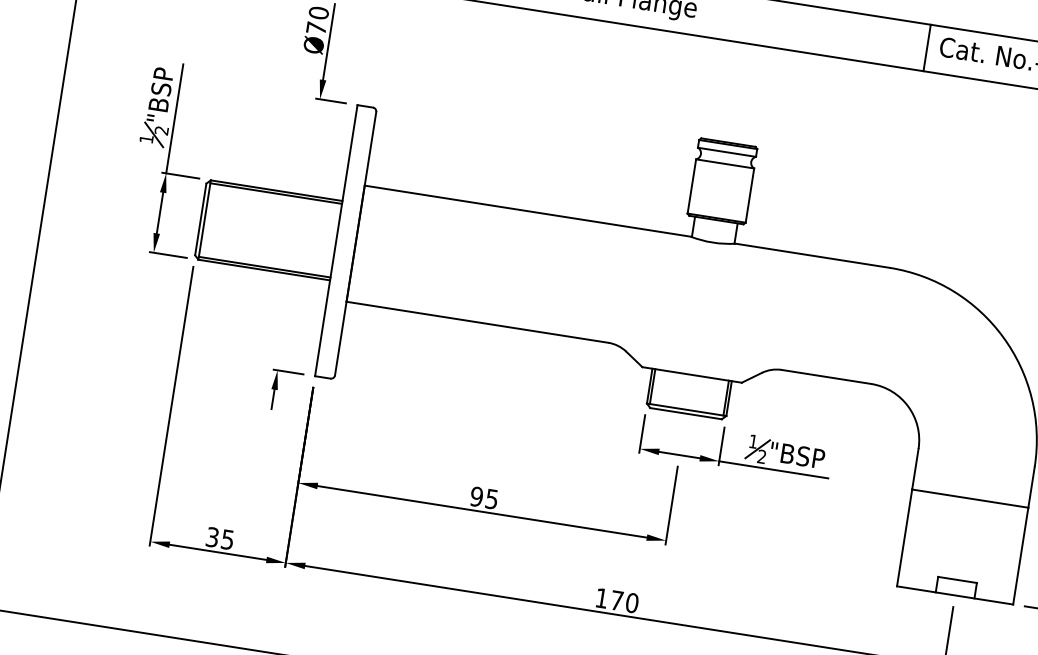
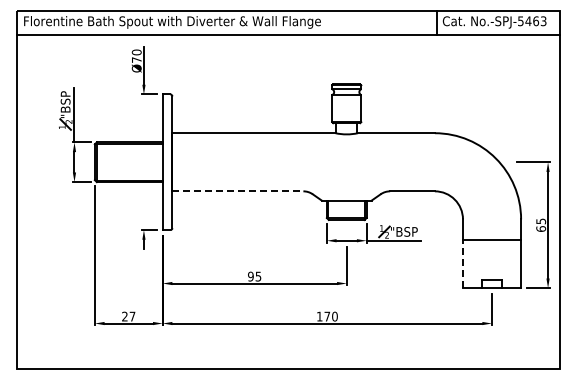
line: (476, 322) -> (237, 191), solid -> dashed
line: (903, 536) -> (462, 263), solid -> dashed
text: (219, 538) -> (128, 316), 35 -> 27

